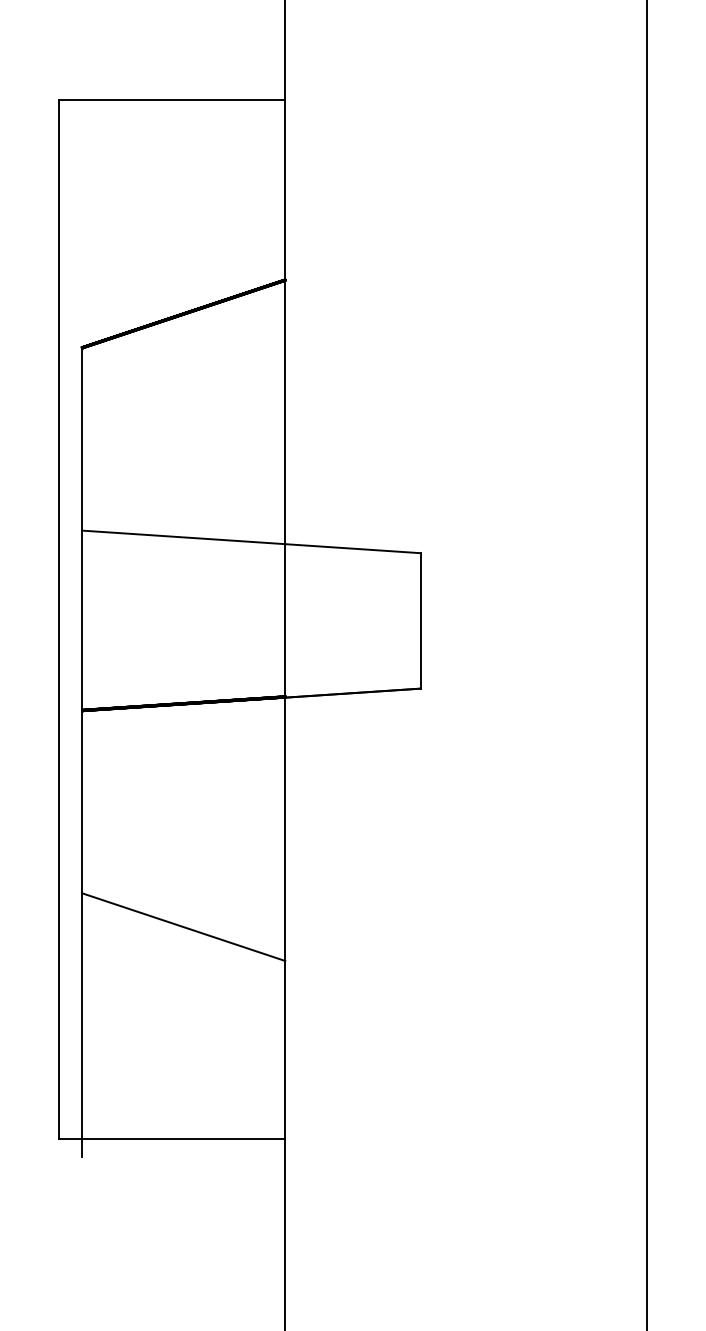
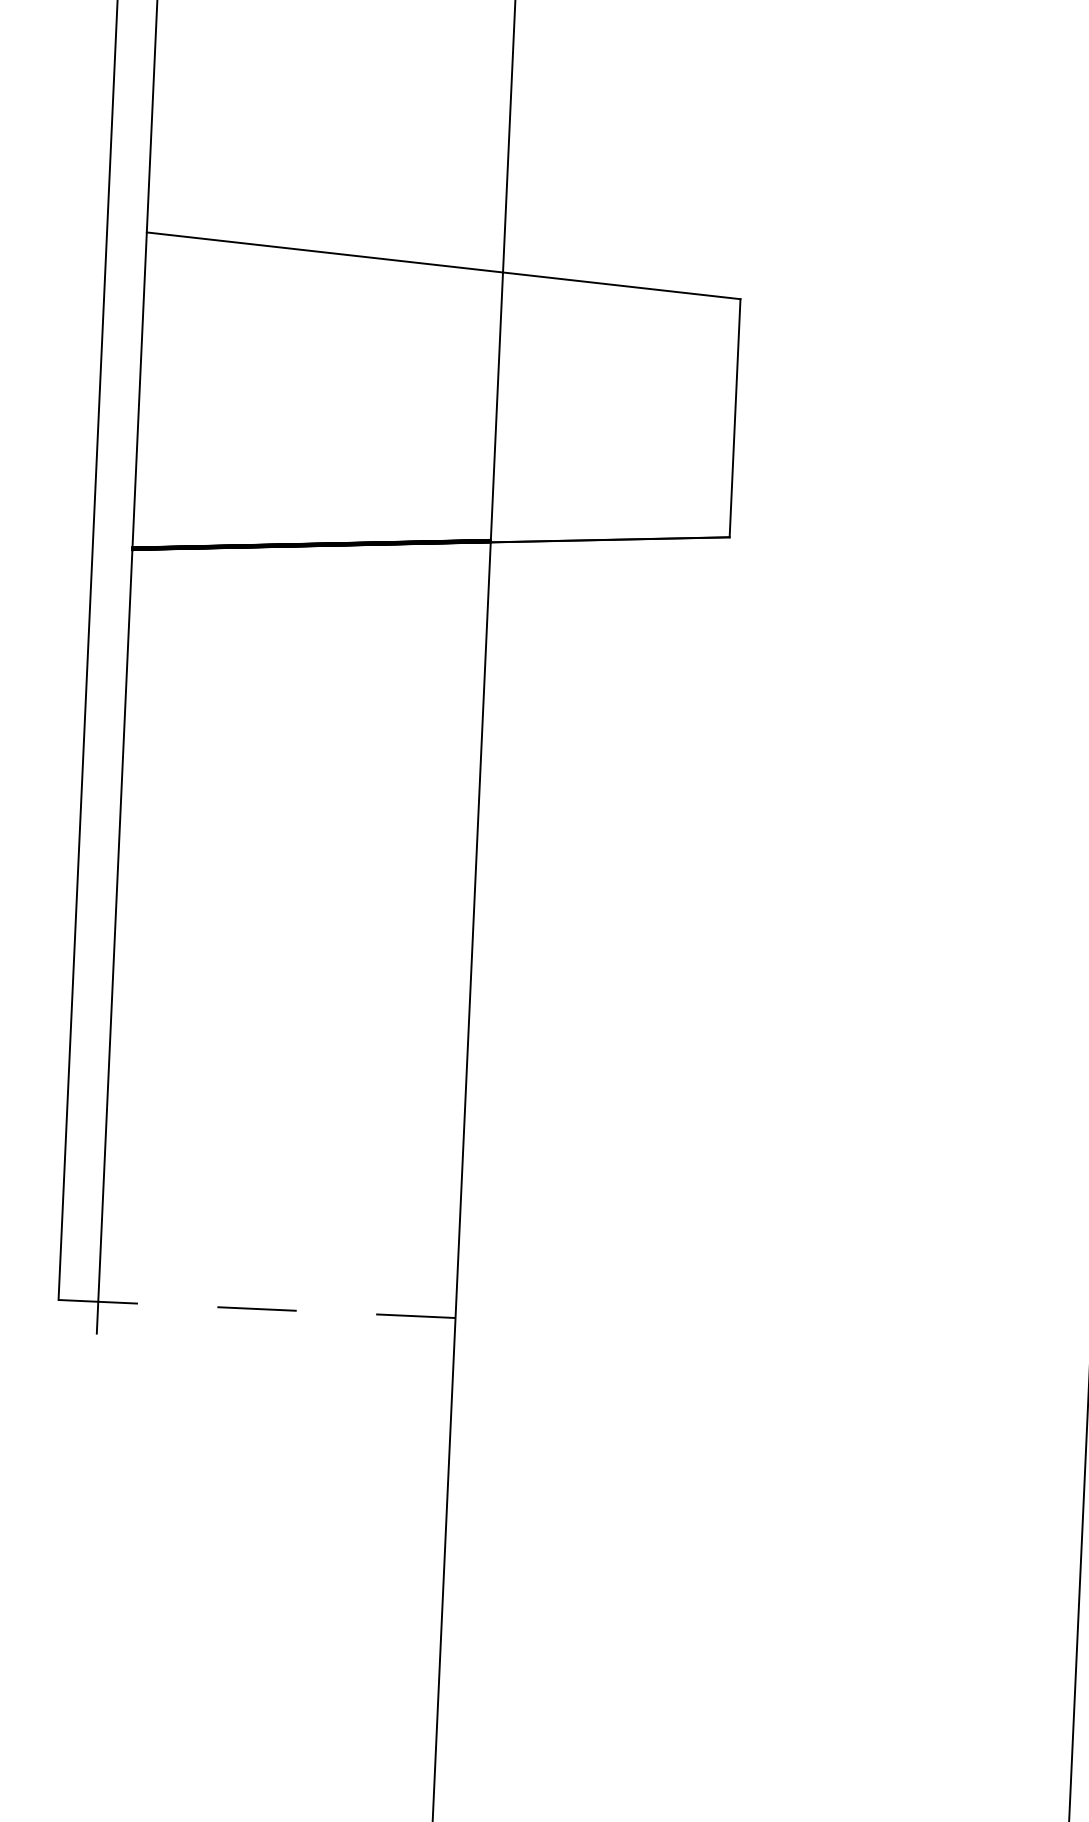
line: (183, 926) -> (293, 936), removed
line: (172, 1138) -> (257, 1308), solid -> dashed

